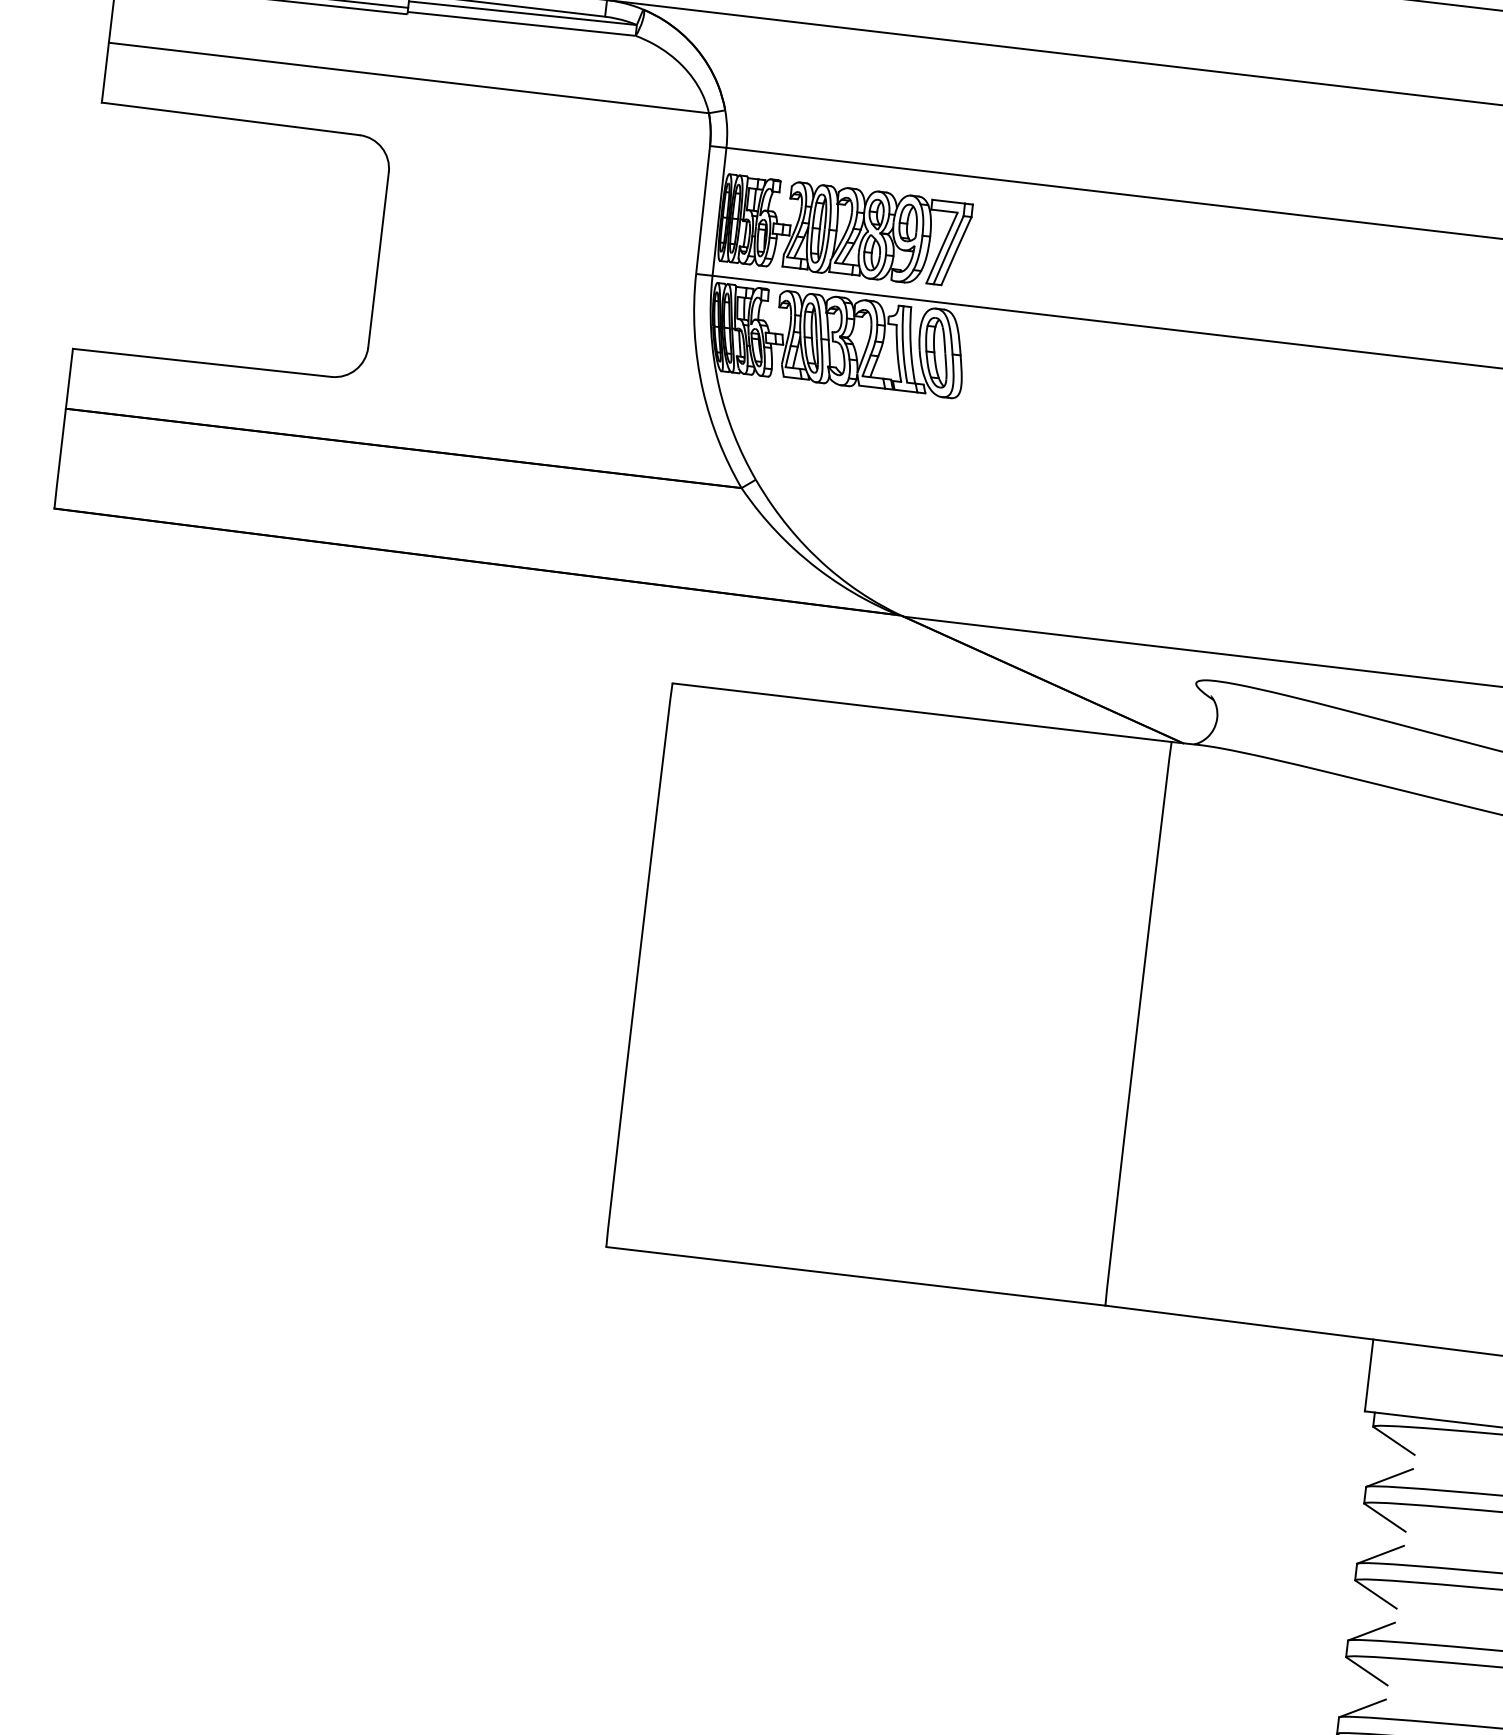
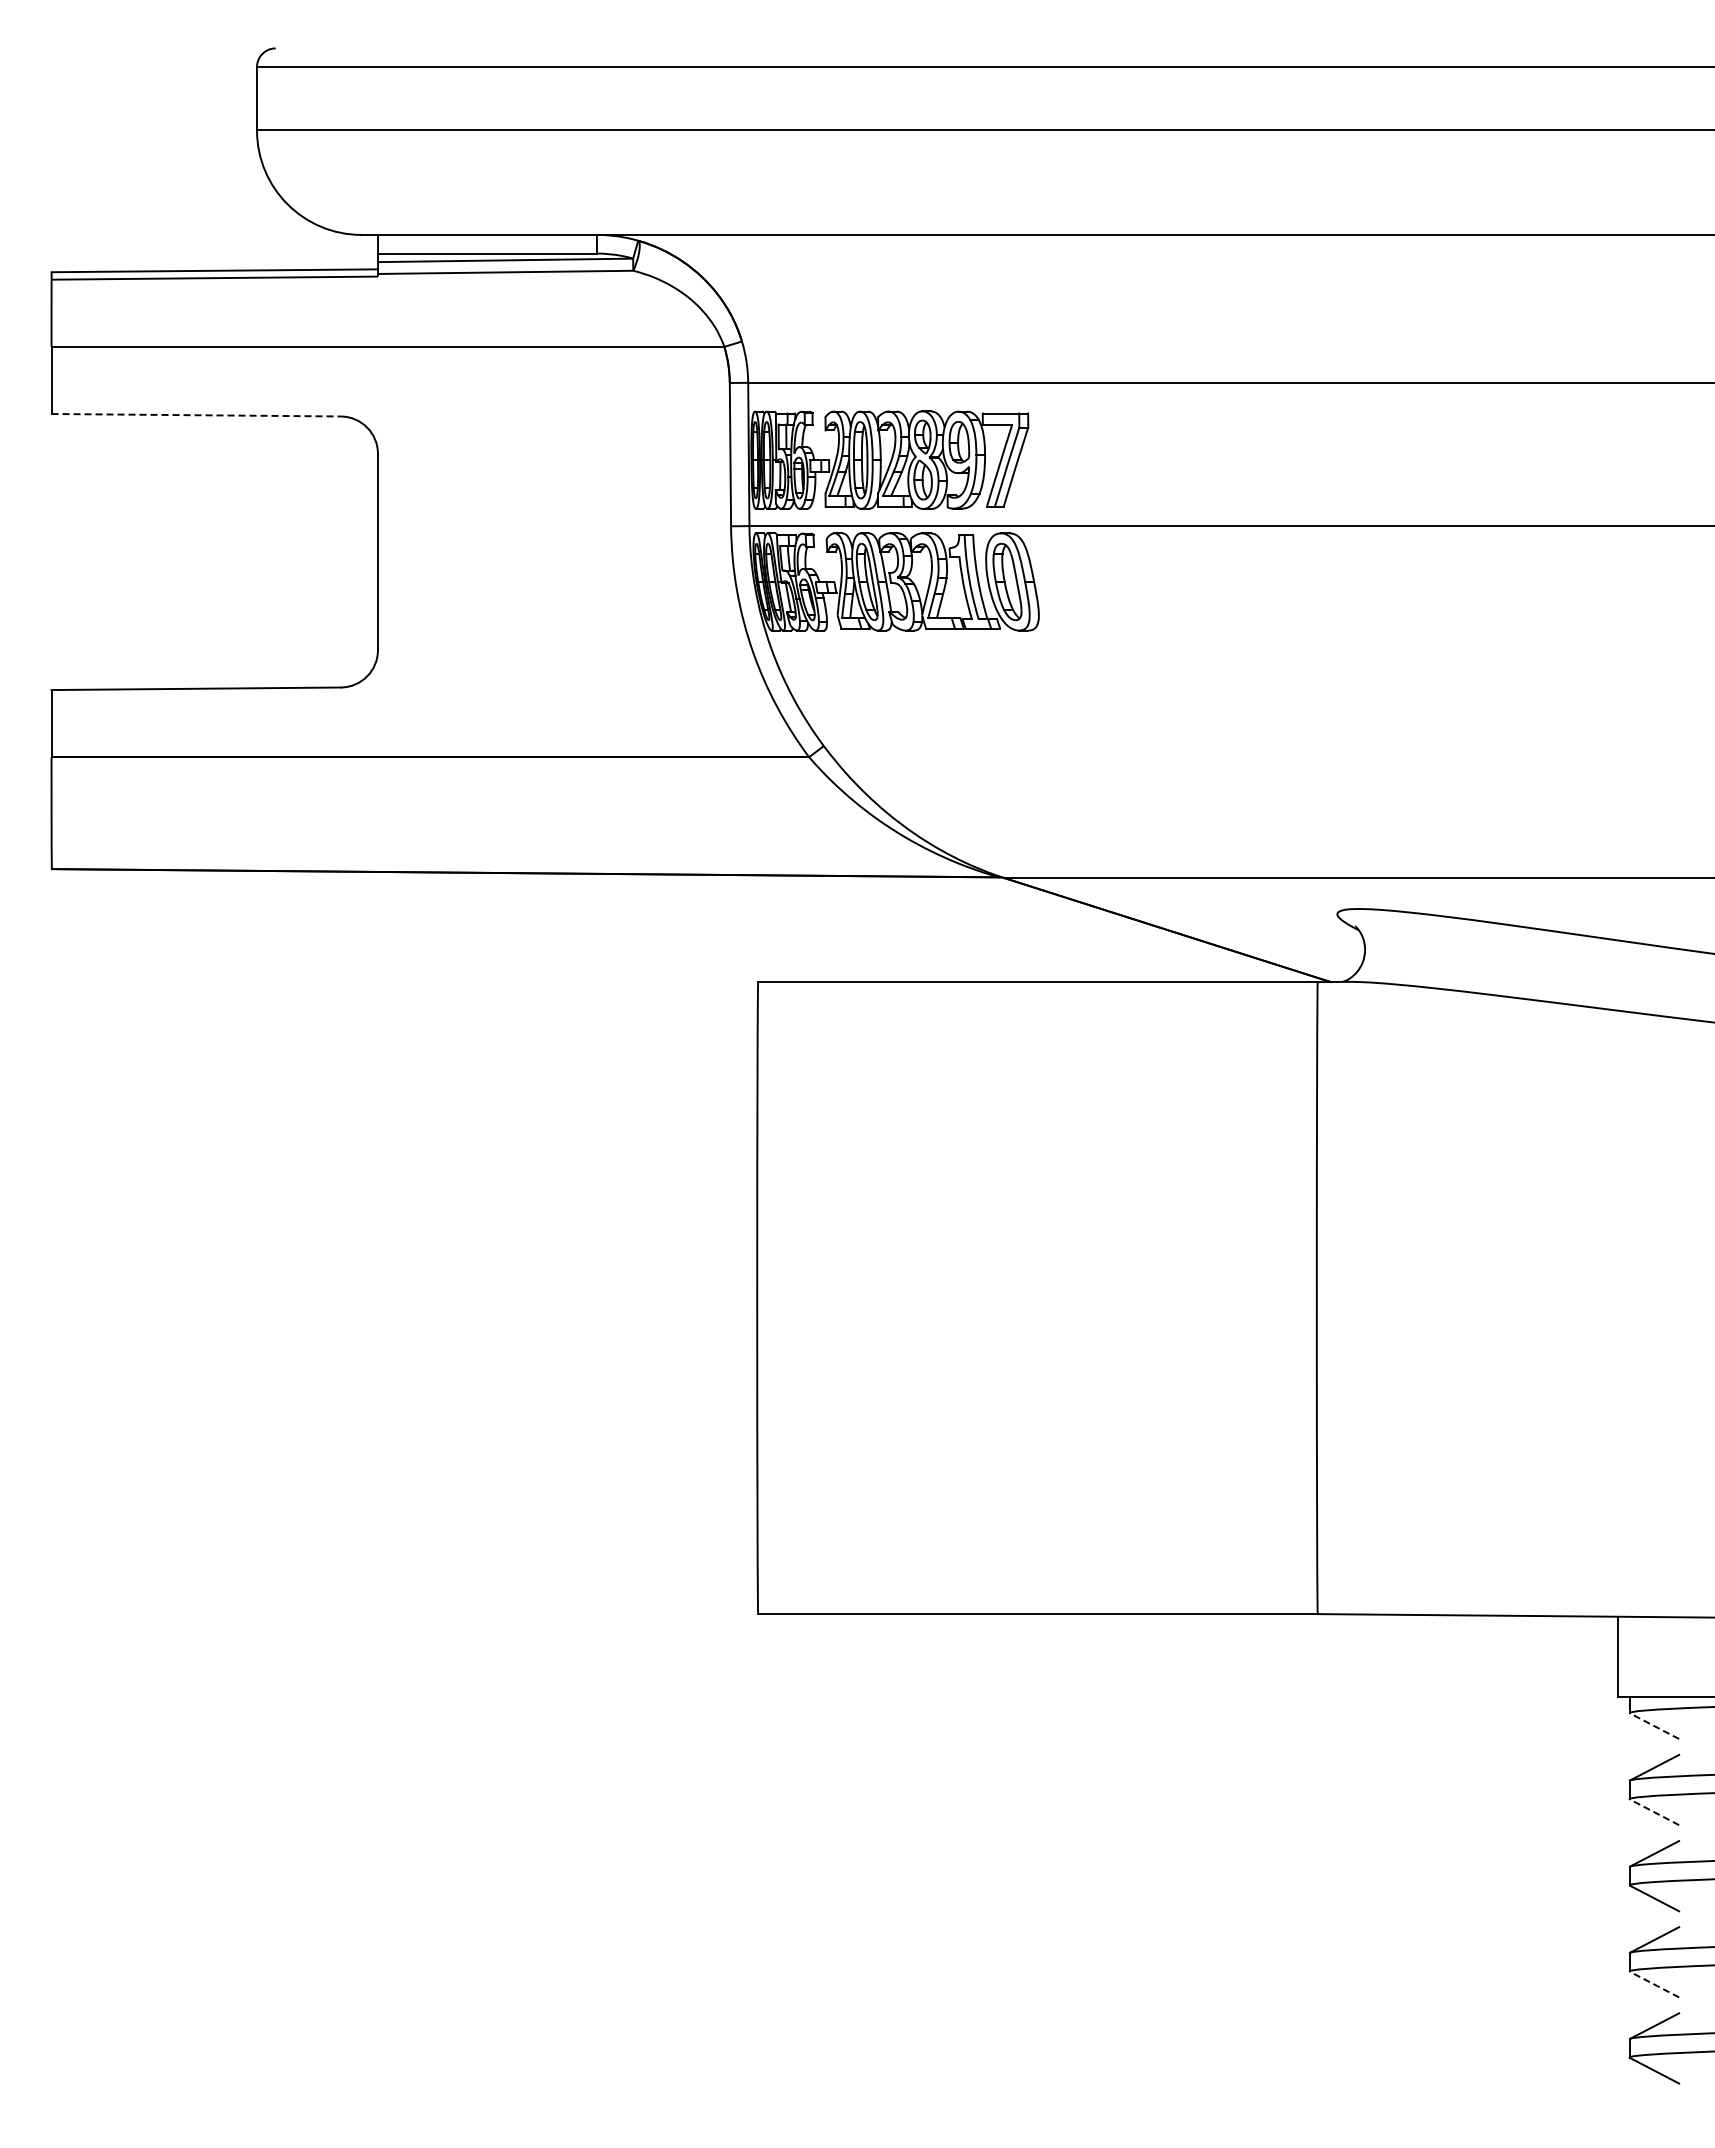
line: (230, 119) -> (196, 415), solid -> dashed
line: (1393, 1441) -> (1654, 1726), solid -> dashed
line: (1384, 1517) -> (1654, 1812), solid -> dashed
line: (1366, 1671) -> (1654, 1984), solid -> dashed

